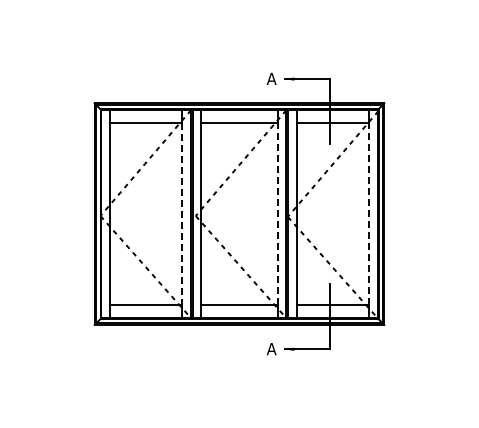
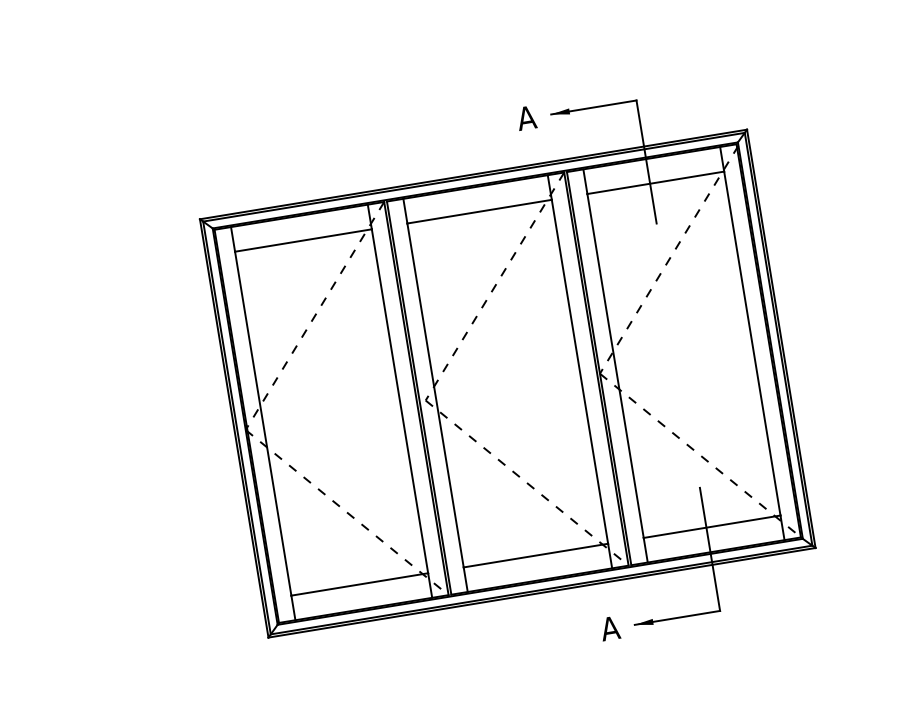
line: (277, 213) -> (579, 370), dashed -> solid
line: (368, 213) -> (751, 342), dashed -> solid
line: (182, 214) -> (400, 401), dashed -> solid

